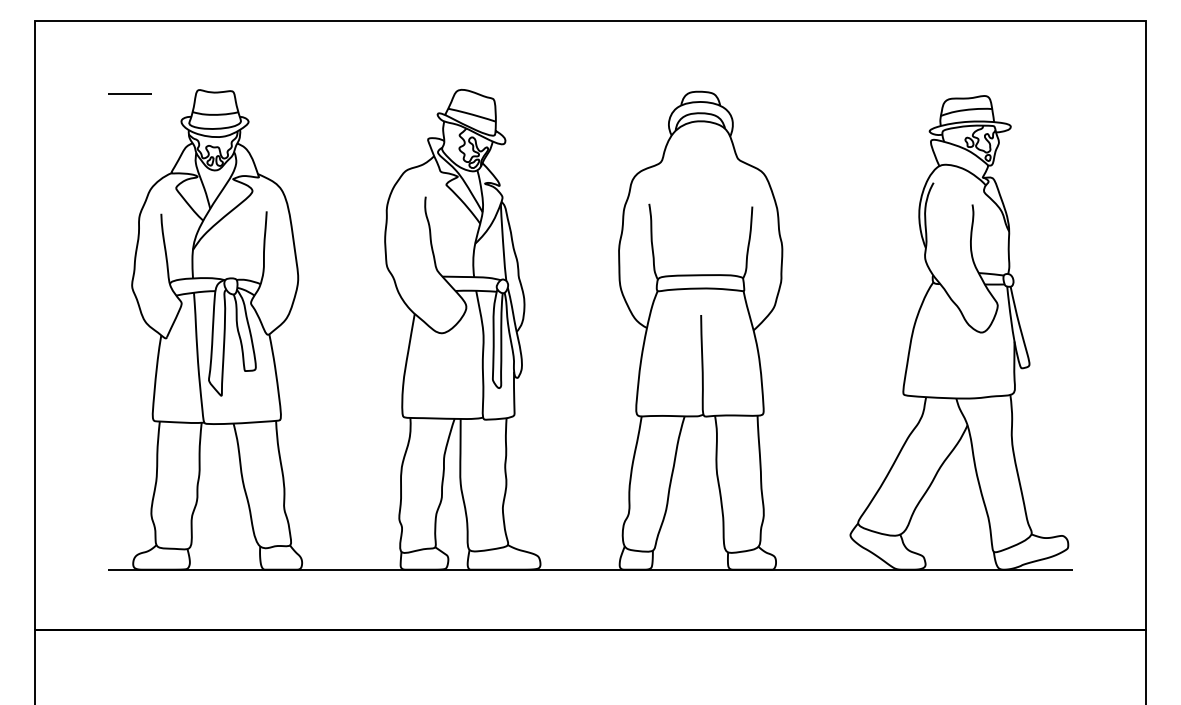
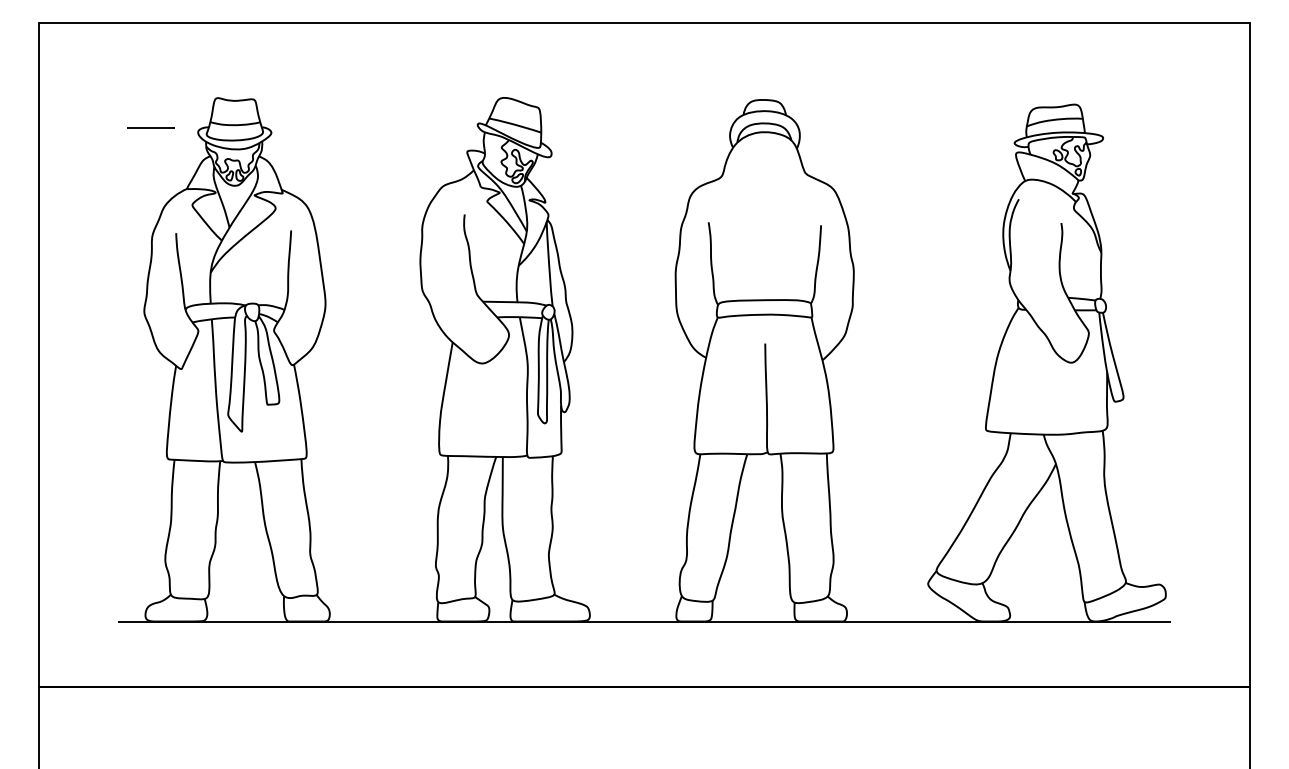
line: (129, 94) -> (150, 127), moved

